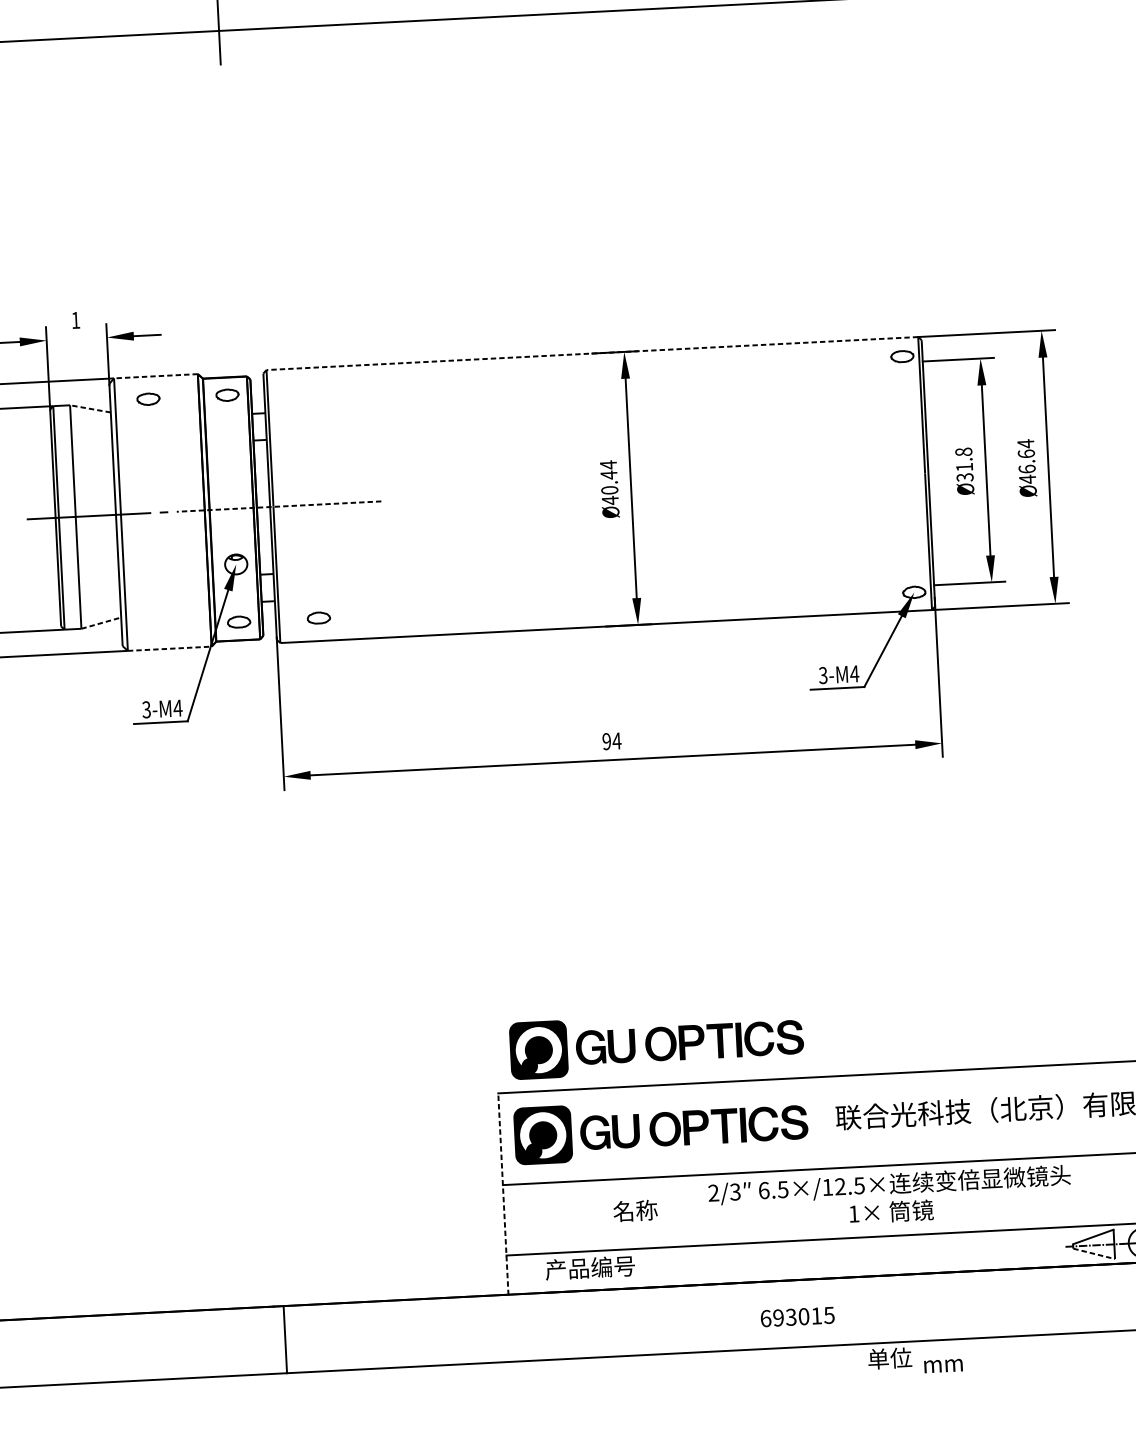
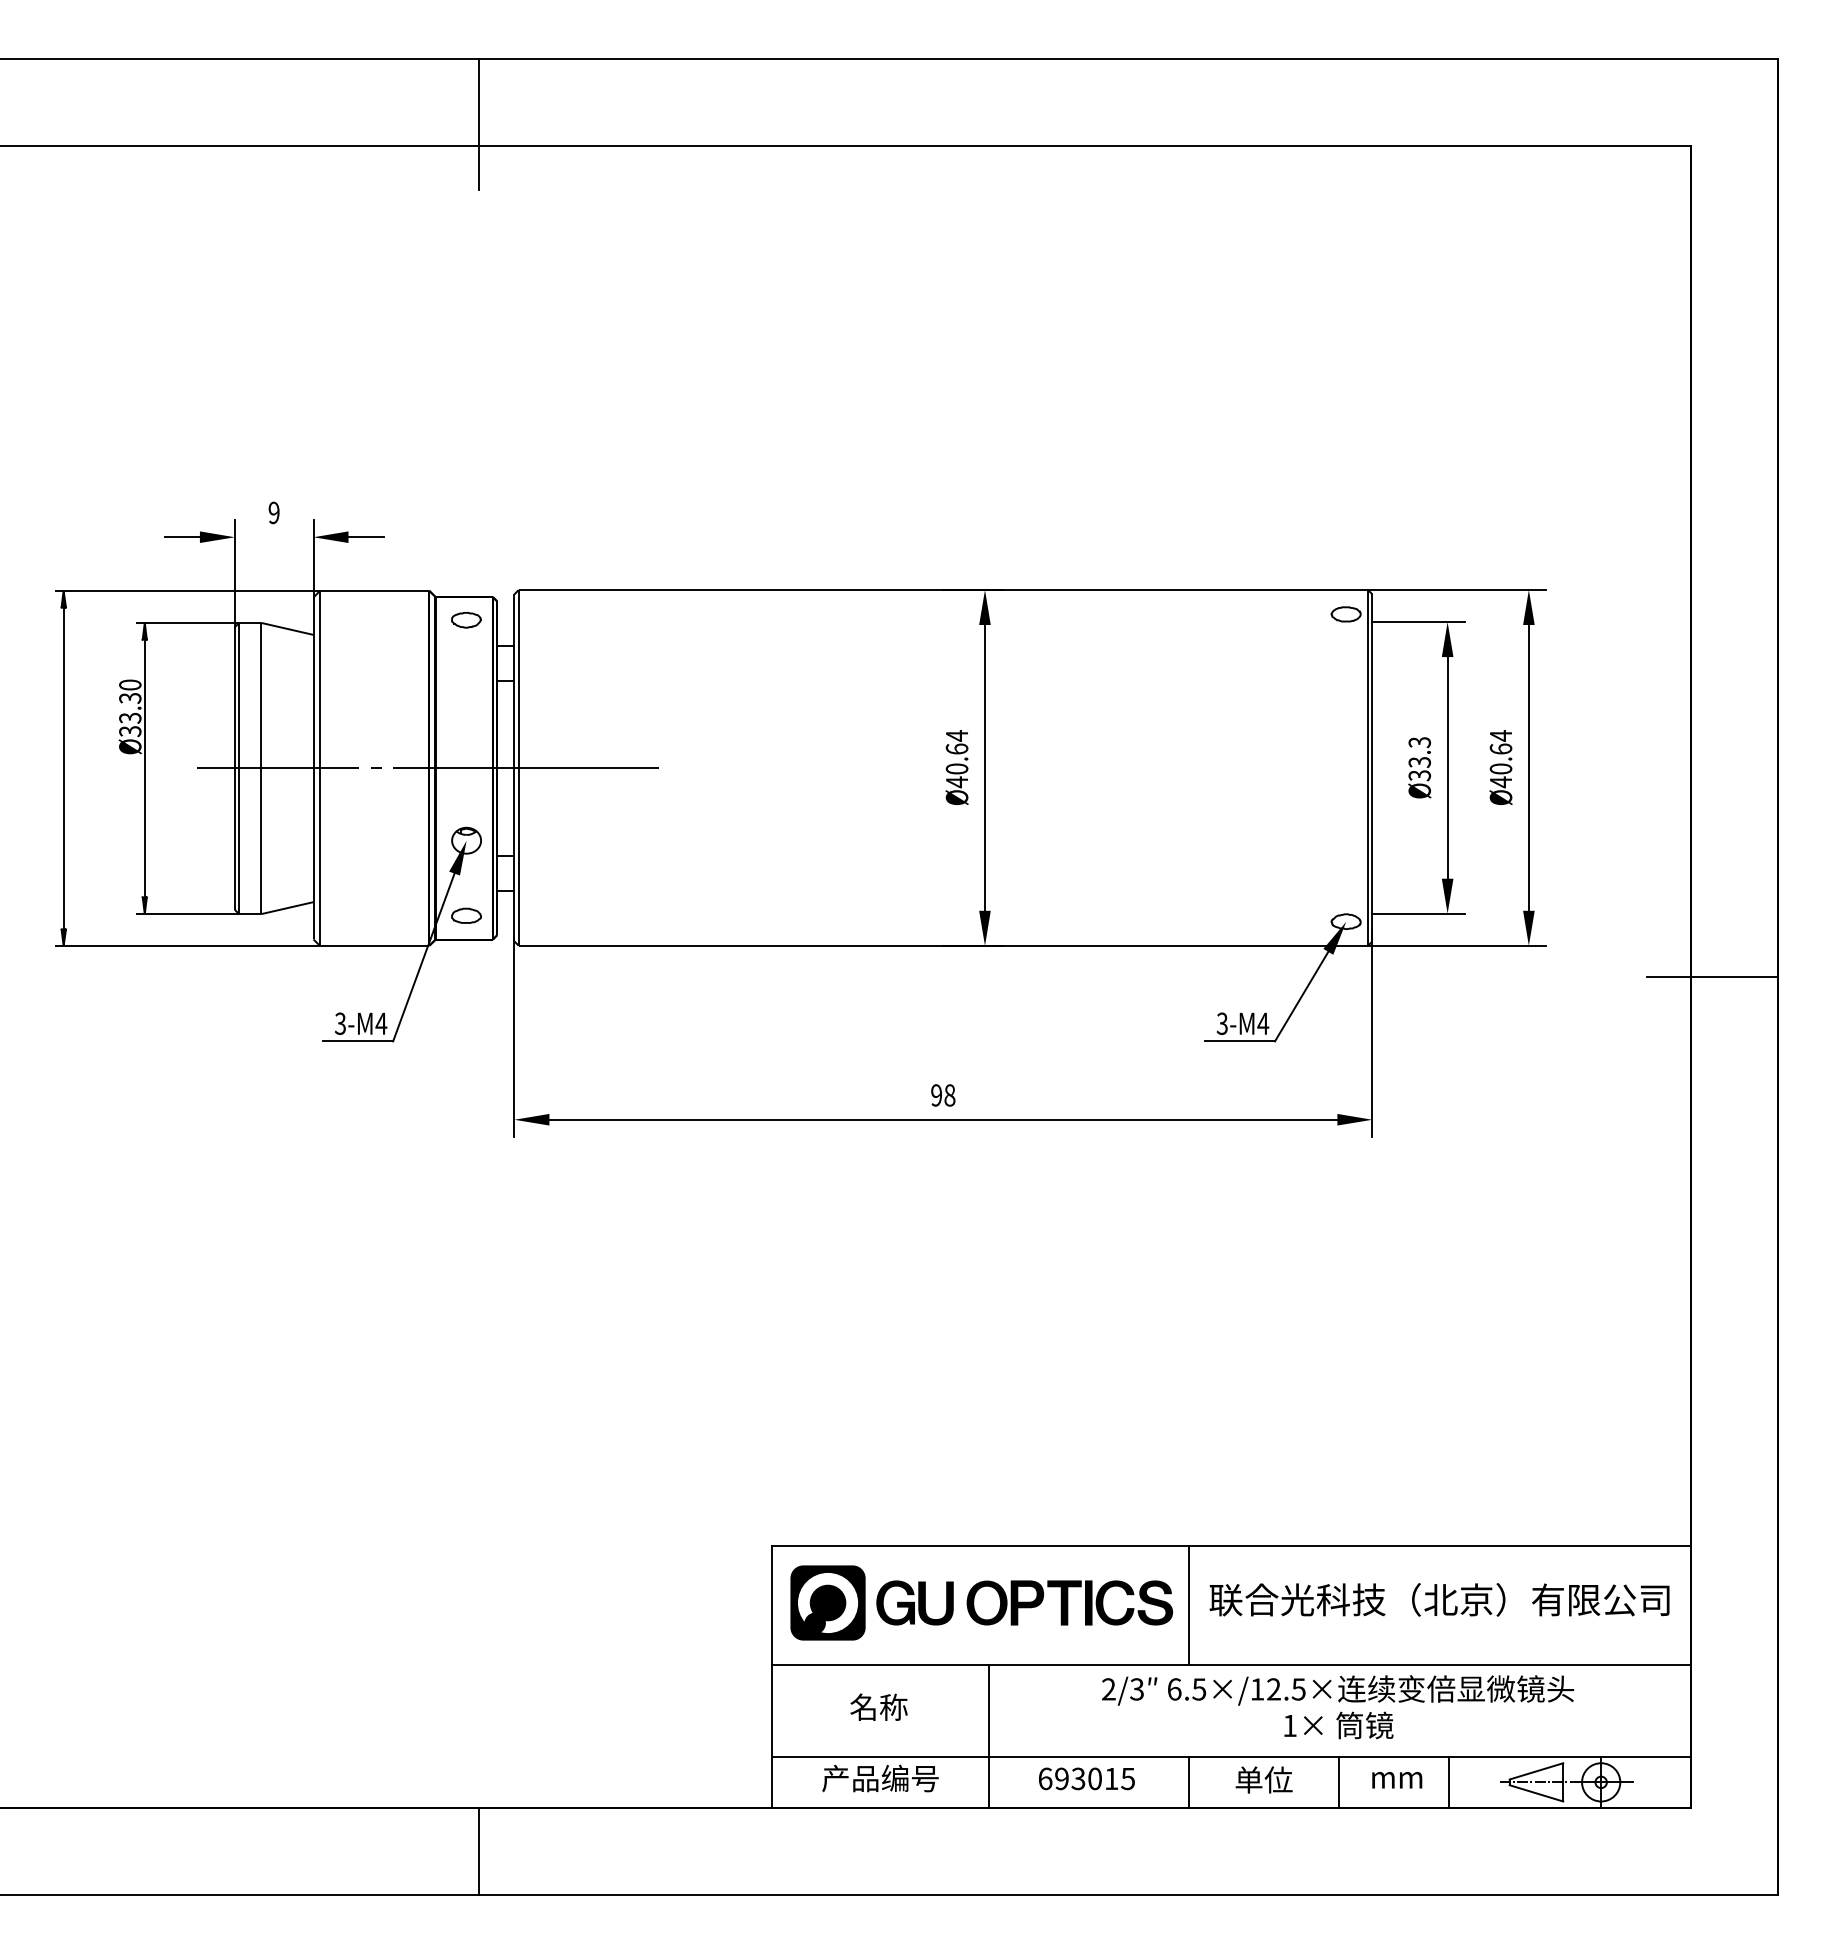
text: (75, 320) -> (273, 512), 1 -> 9
line: (592, 353) -> (943, 590), dashed -> solid
line: (155, 376) -> (374, 590), dashed -> solid
part: (148, 399) -> (363, 620), removed
line: (90, 408) -> (287, 628), dashed -> solid
text: (963, 459) -> (1419, 752), Ø31.8 -> Ø33.3
text: (1026, 468) -> (1500, 768), Ø46.64 -> Ø40.64
text: (608, 475) -> (956, 749), Ø40.44 -> Ø40.64
line: (278, 506) -> (525, 768), dashed -> solid
part: (318, 617) -> (570, 915), removed
line: (101, 623) -> (287, 908), dashed -> solid
line: (169, 648) -> (374, 945), dashed -> solid
text: (616, 741) -> (949, 1095), 94 -> 98
part: (656, 1043) -> (981, 1491), removed
line: (820, 1122) -> (1189, 1604), added
line: (503, 1193) -> (772, 1676), dashed -> solid
text: (889, 1198) -> (1337, 1707), moved
text: (635, 1210) -> (878, 1706), moved
line: (671, 1231) -> (988, 1736), added
line: (1026, 1248) -> (1448, 1781), added
line: (941, 1252) -> (1338, 1781), added
line: (1094, 1253) -> (1536, 1793), dashed -> solid
line: (827, 1258) -> (1189, 1781), added
text: (797, 1316) -> (1086, 1778), moved
text: (889, 1358) -> (1263, 1779), moved
text: (943, 1366) -> (1397, 1780), moved

